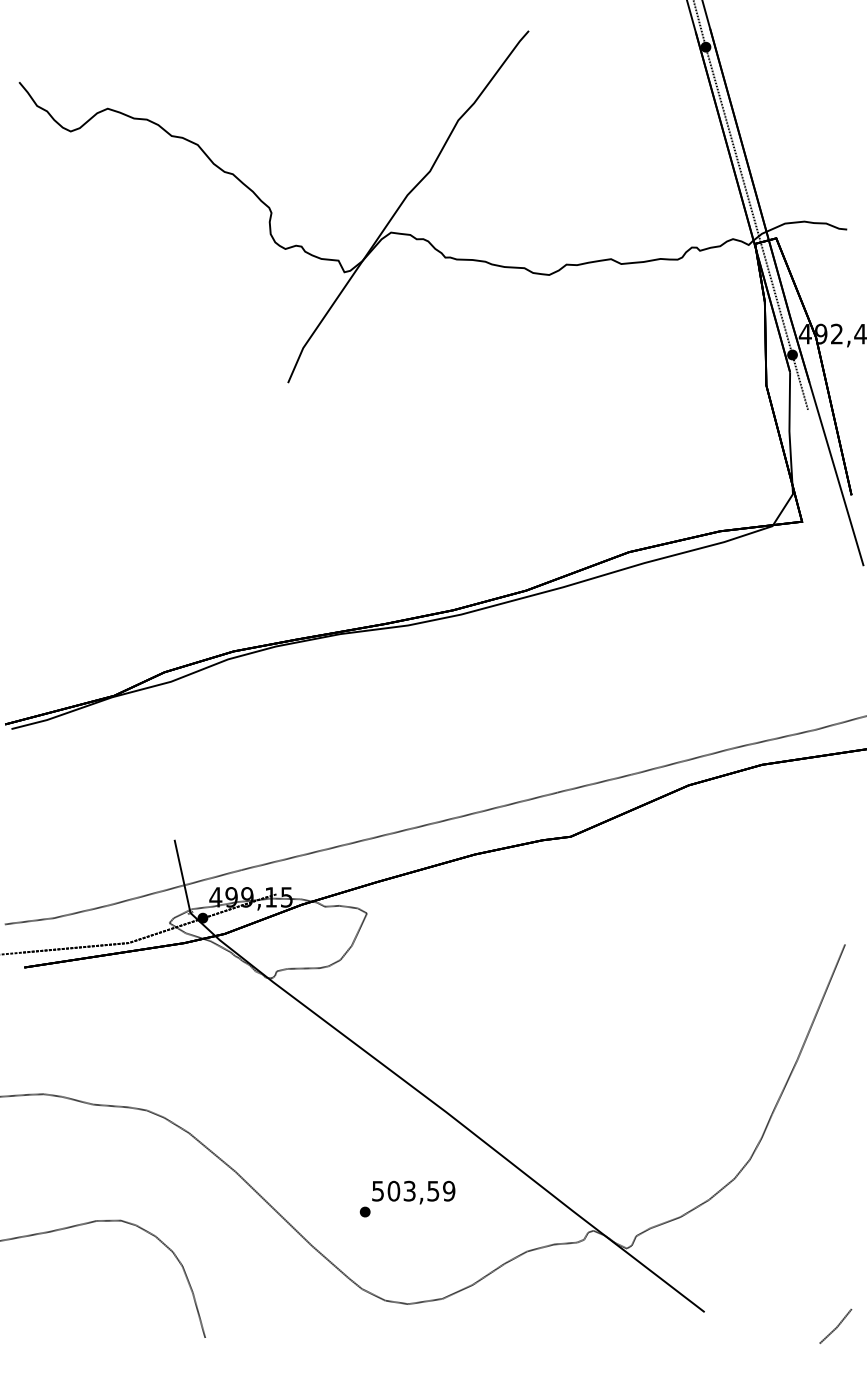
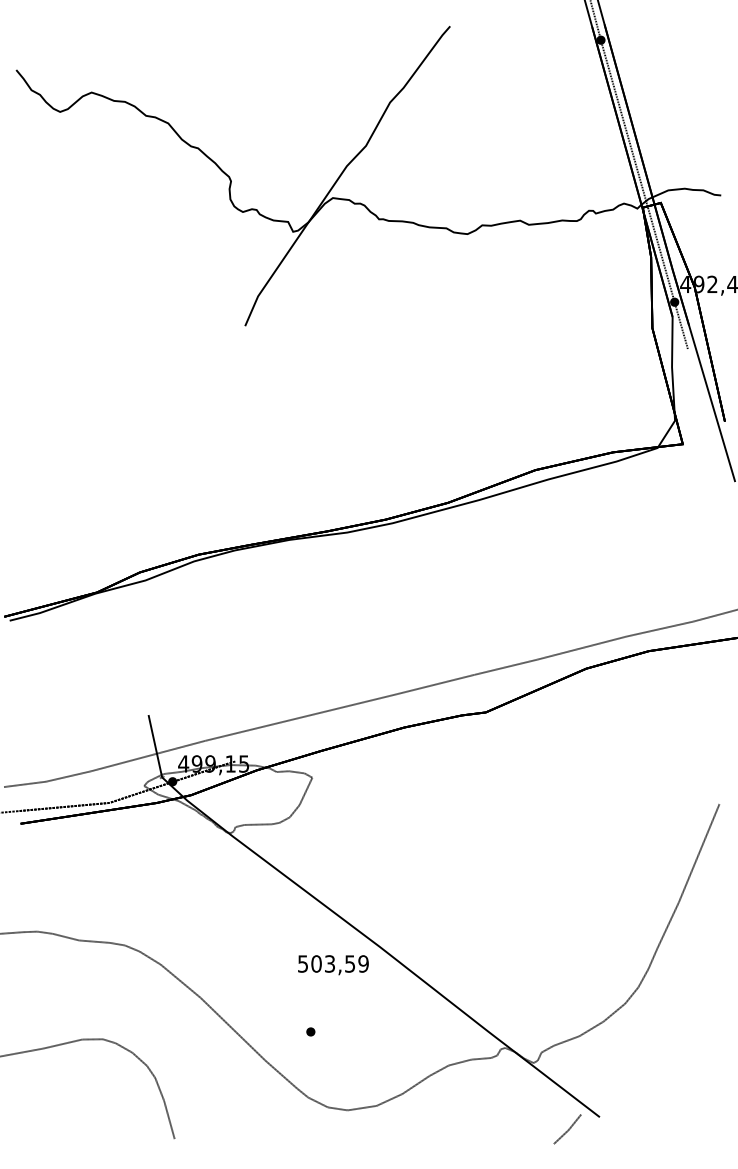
text: (413, 1192) -> (333, 965), moved
line: (836, 1326) -> (568, 1129), moved

